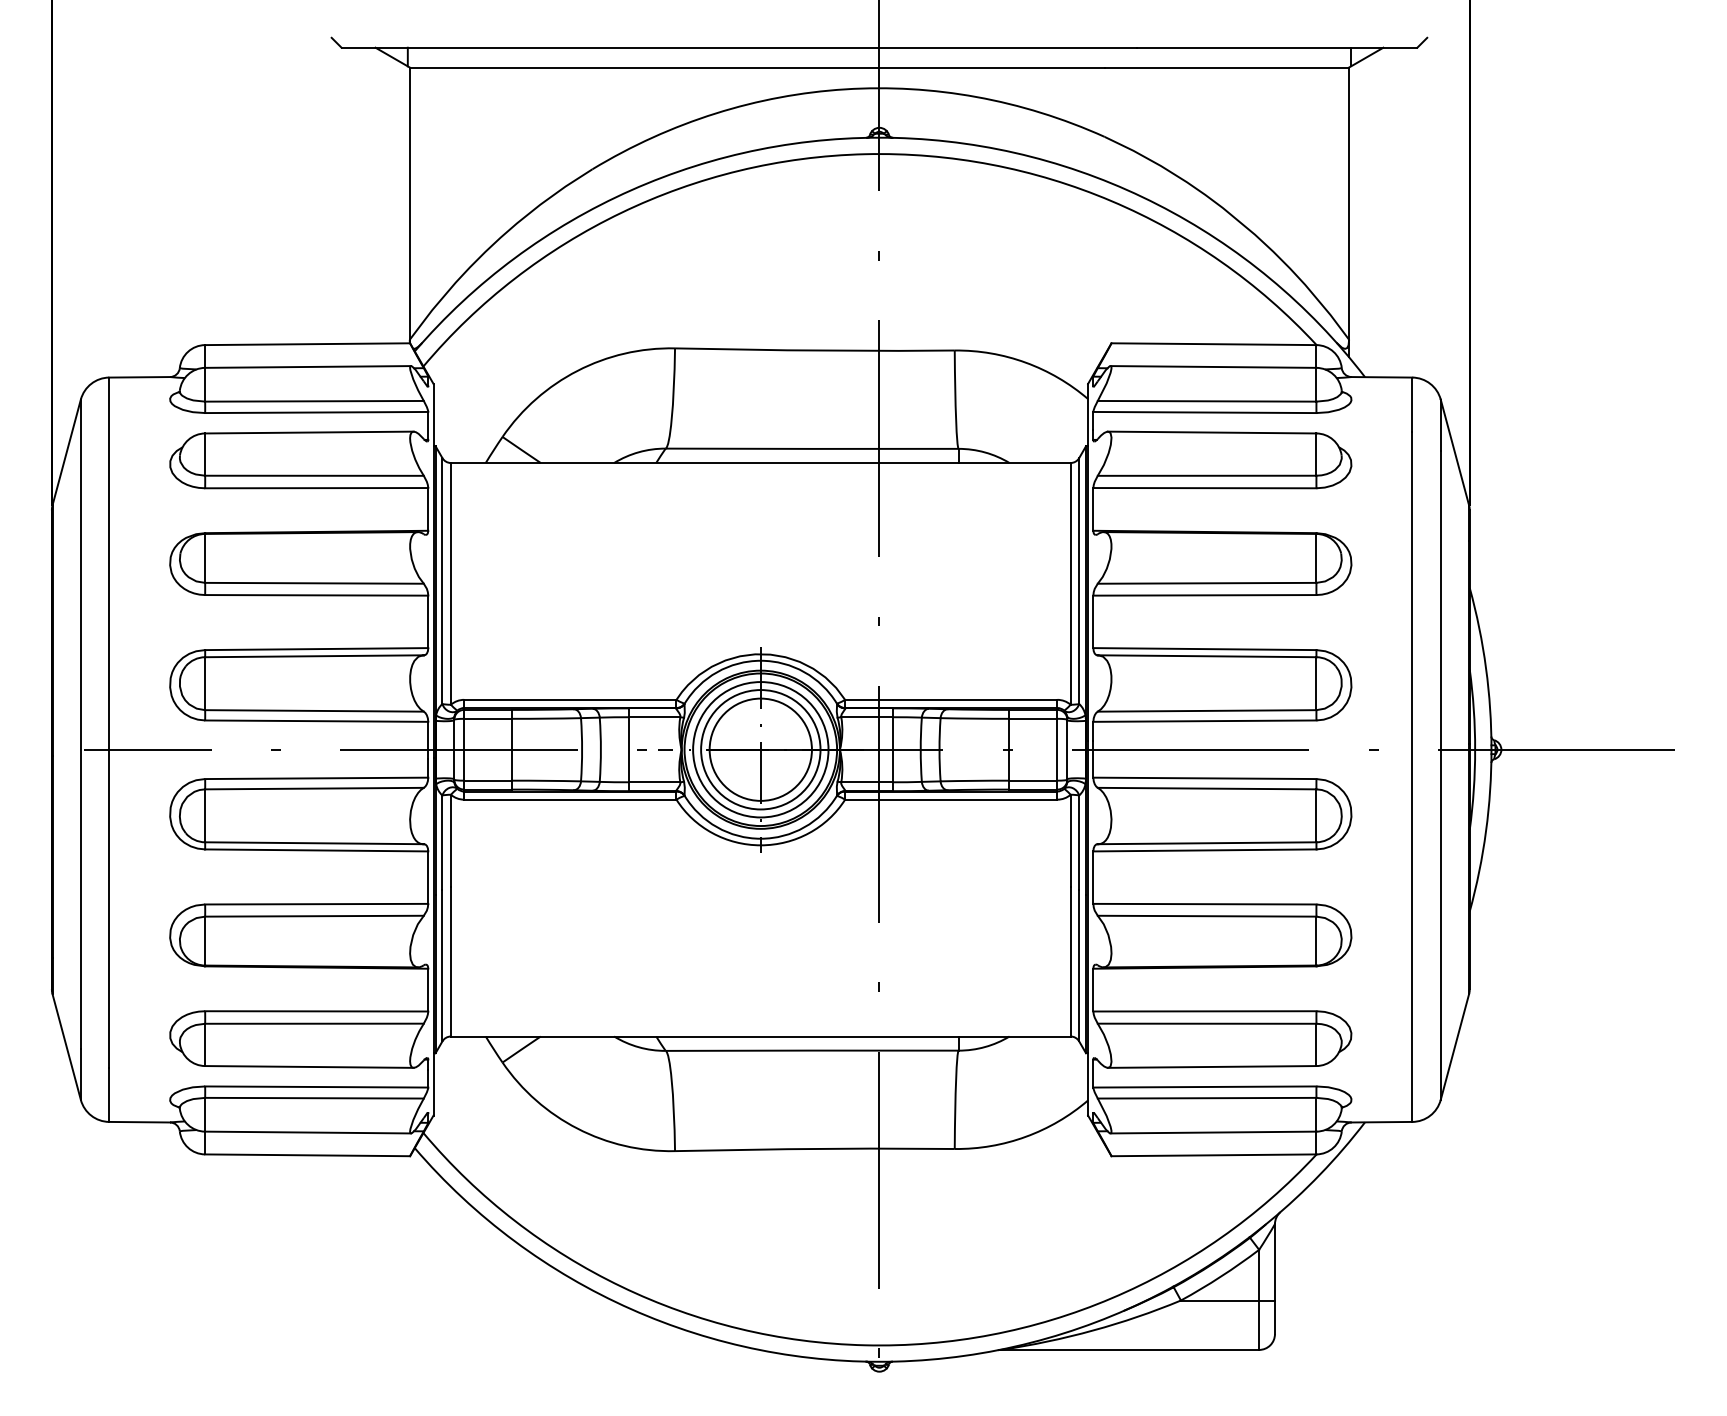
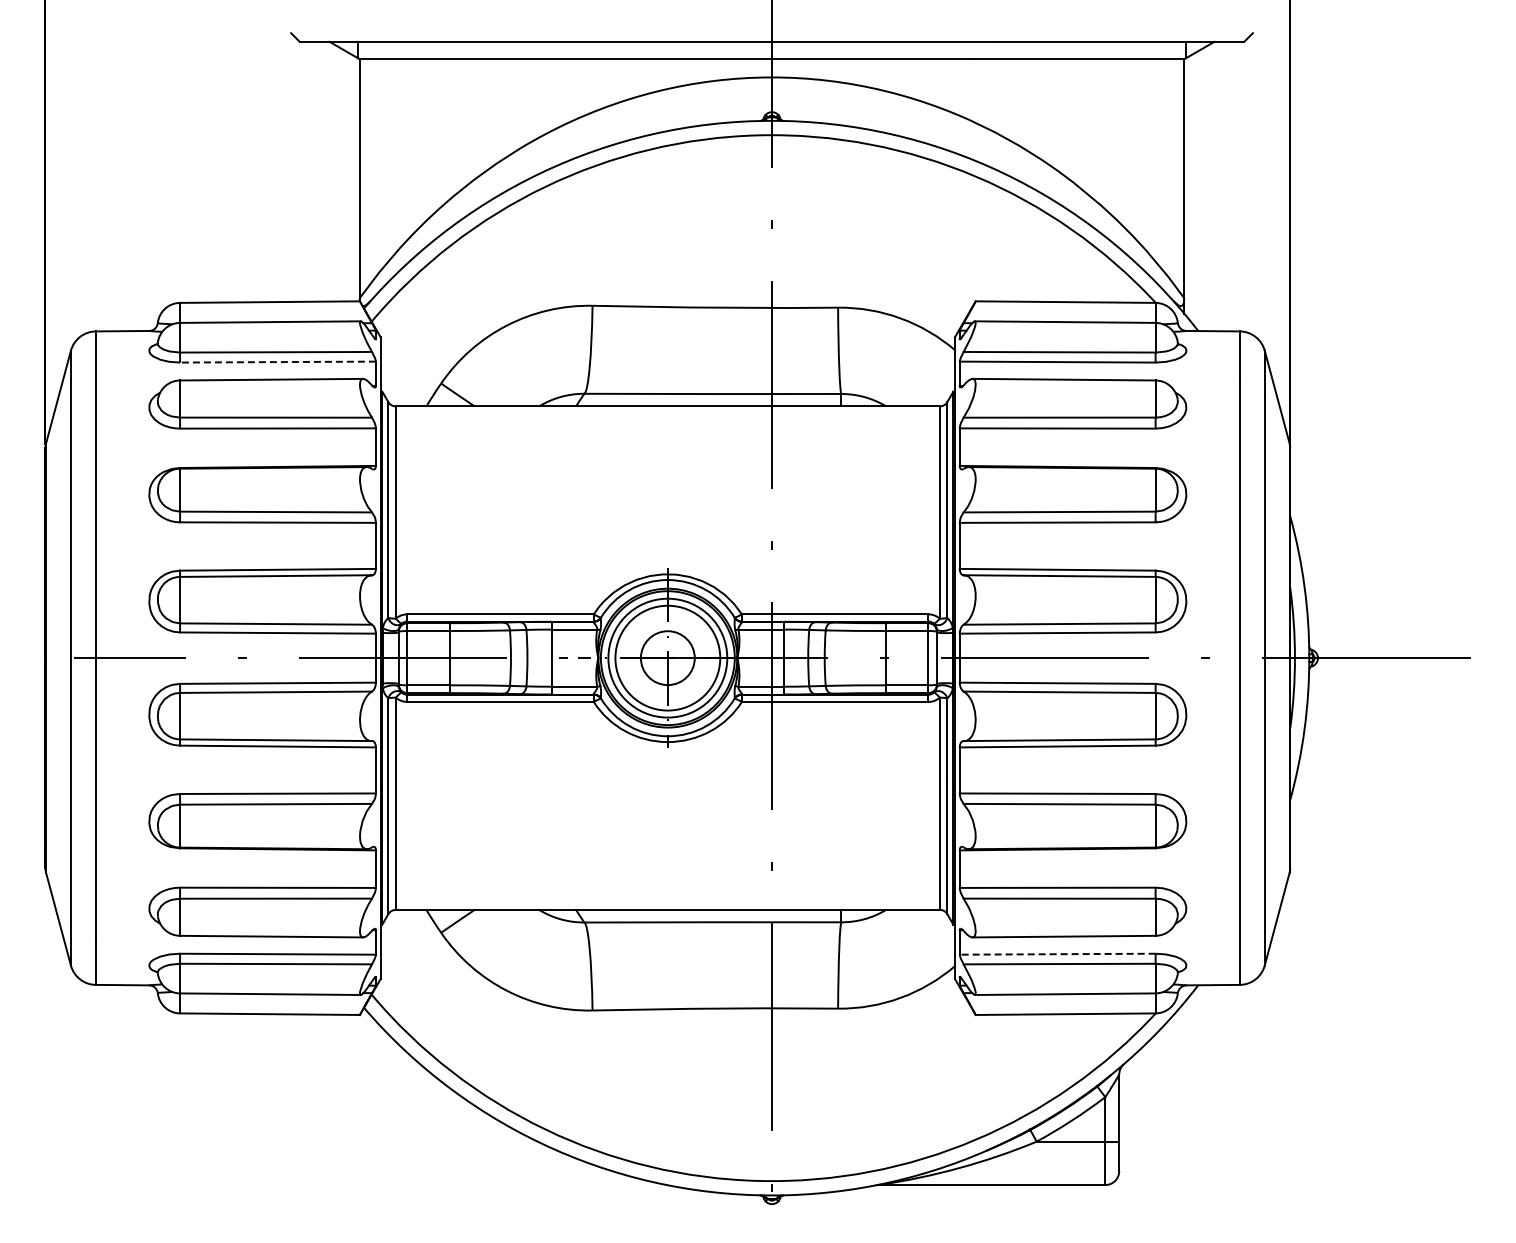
line: (316, 412) -> (277, 362), solid -> dashed
circle: (760, 750) -> (667, 658), size x0.6
line: (1204, 1087) -> (1057, 954), solid -> dashed

